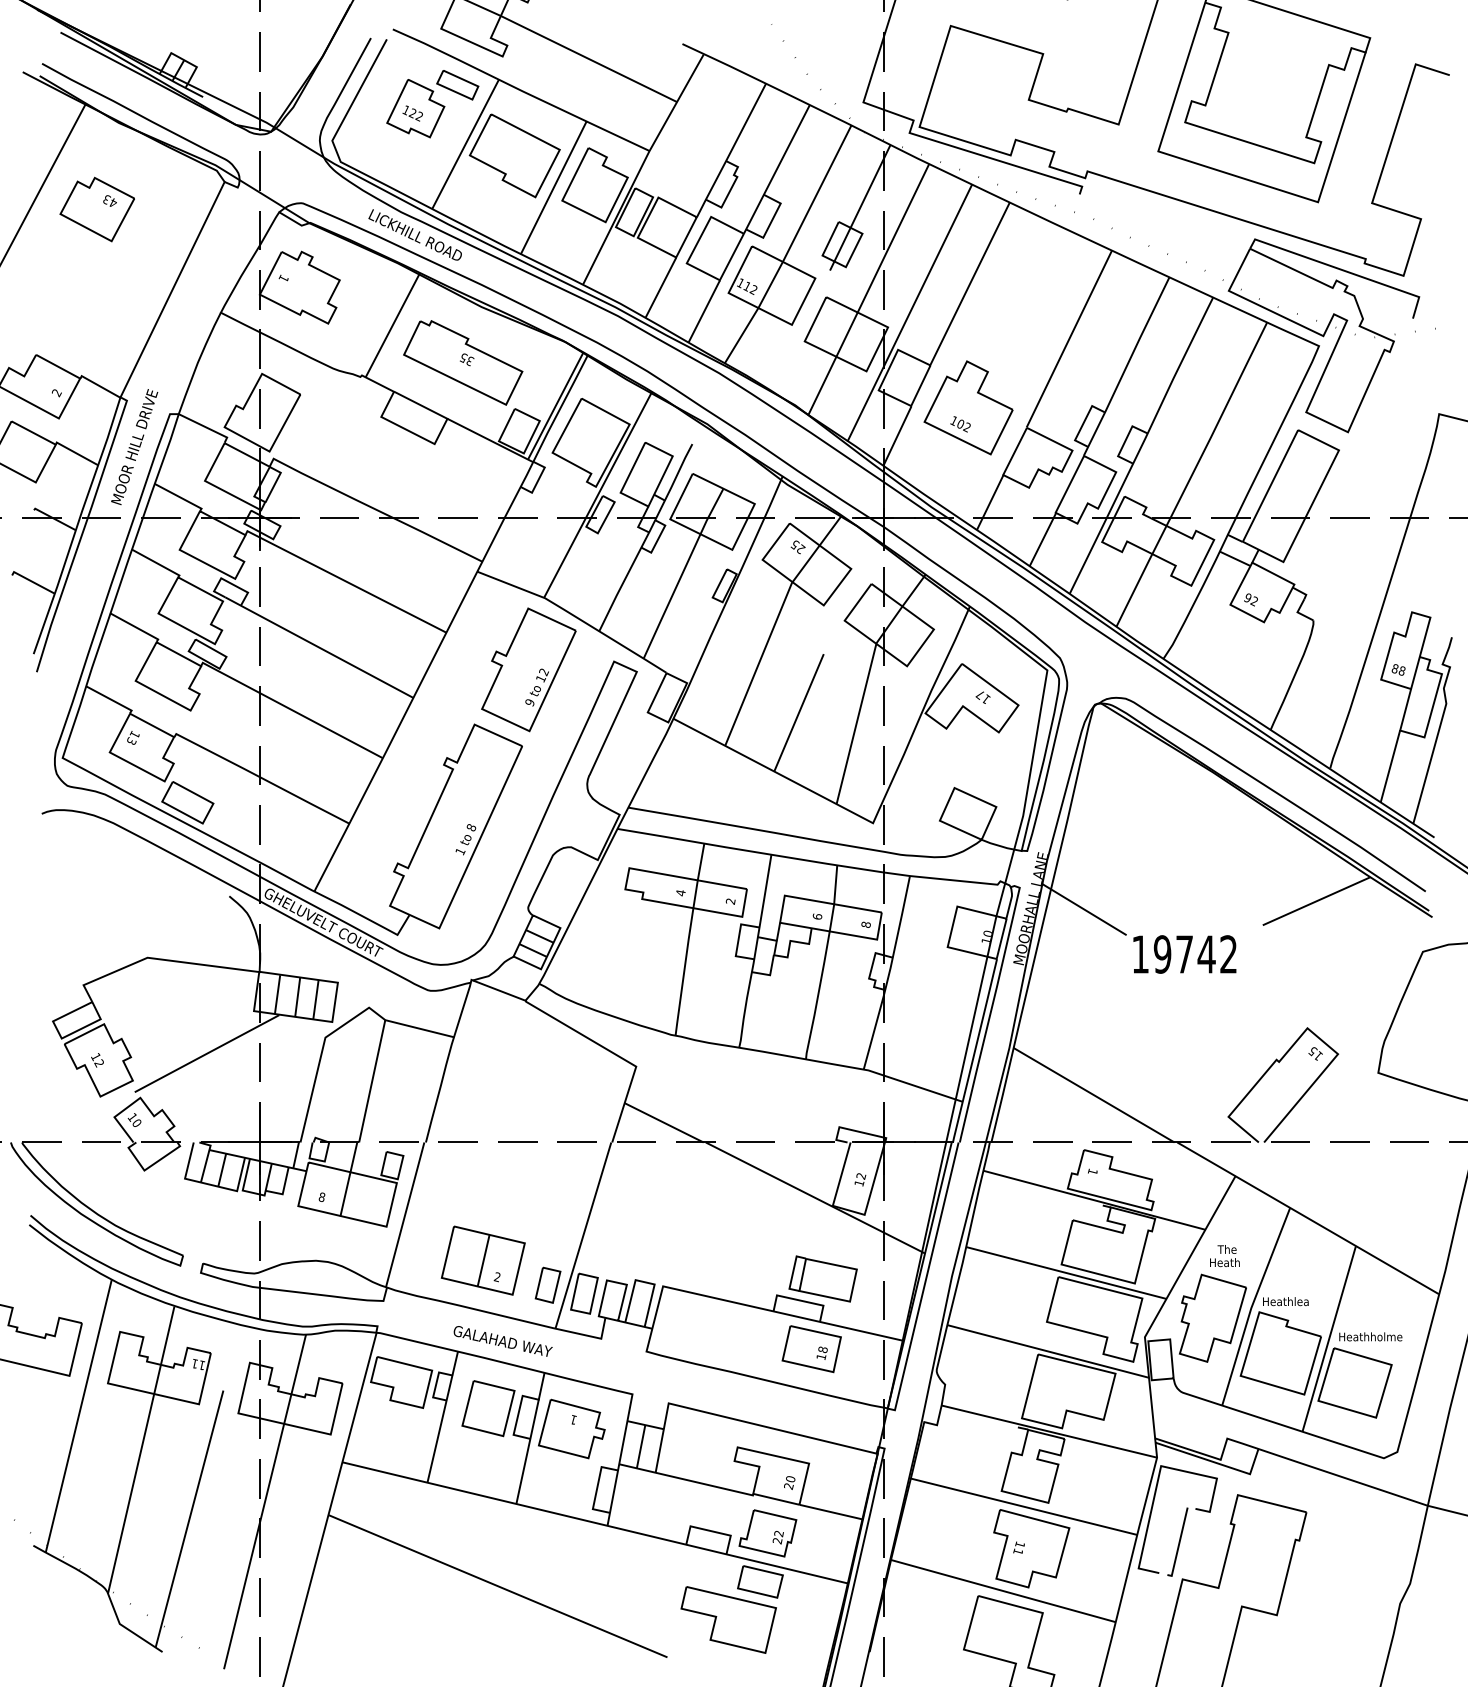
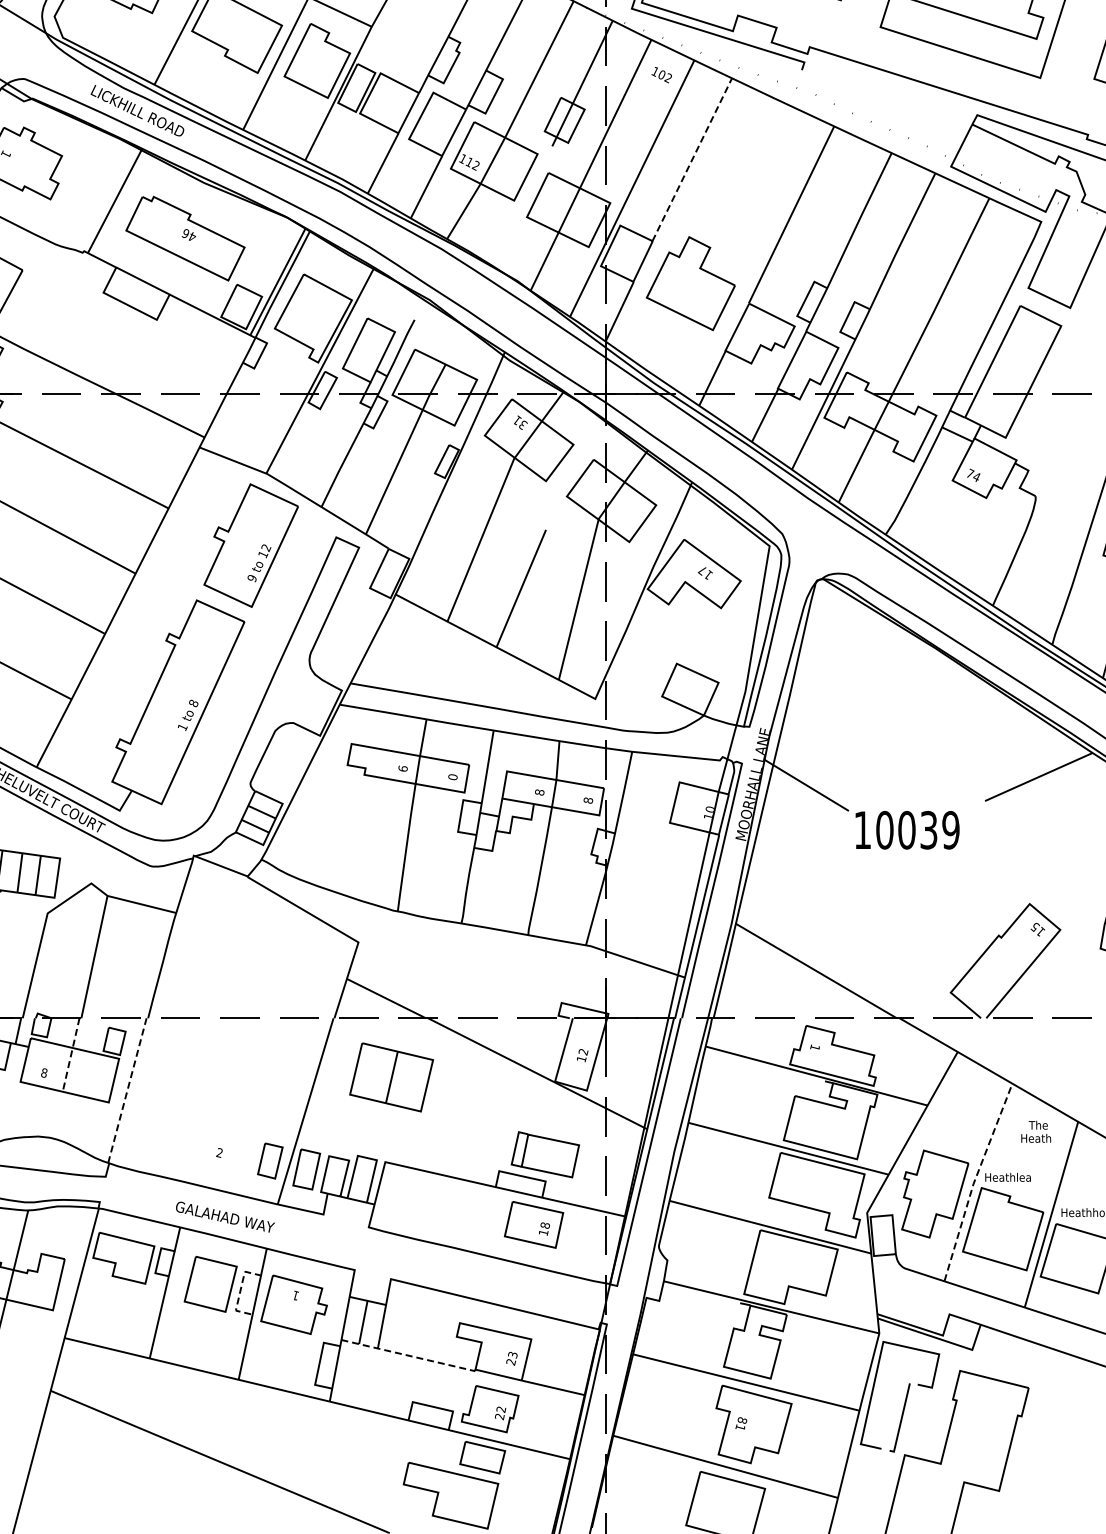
line: (970, 284) -> (692, 160), solid -> dashed
text: (466, 359) -> (188, 235), 35 -> 46
text: (960, 424) -> (661, 75), moved
text: (797, 546) -> (519, 422), 25 -> 31
text: (1251, 599) -> (973, 475), 92 -> 74
text: (680, 893) -> (402, 769), 4 -> 6
text: (730, 901) -> (452, 777), 2 -> 0
text: (816, 916) -> (538, 792), 6 -> 8
text: (1195, 954) -> (917, 830), 19742 -> 10039
line: (348, 1179) -> (70, 1055), solid -> dashed
line: (405, 1214) -> (127, 1090), solid -> dashed
text: (1224, 1256) -> (1035, 1132), moved
part: (482, 1260) -> (390, 1077), moved
line: (1252, 1305) -> (974, 1181), solid -> dashed
line: (518, 1415) -> (240, 1291), solid -> dashed
text: (789, 1479) -> (511, 1355), 20 -> 23
line: (687, 1480) -> (409, 1356), solid -> dashed
text: (1019, 1544) -> (741, 1420), 11 -> 81

